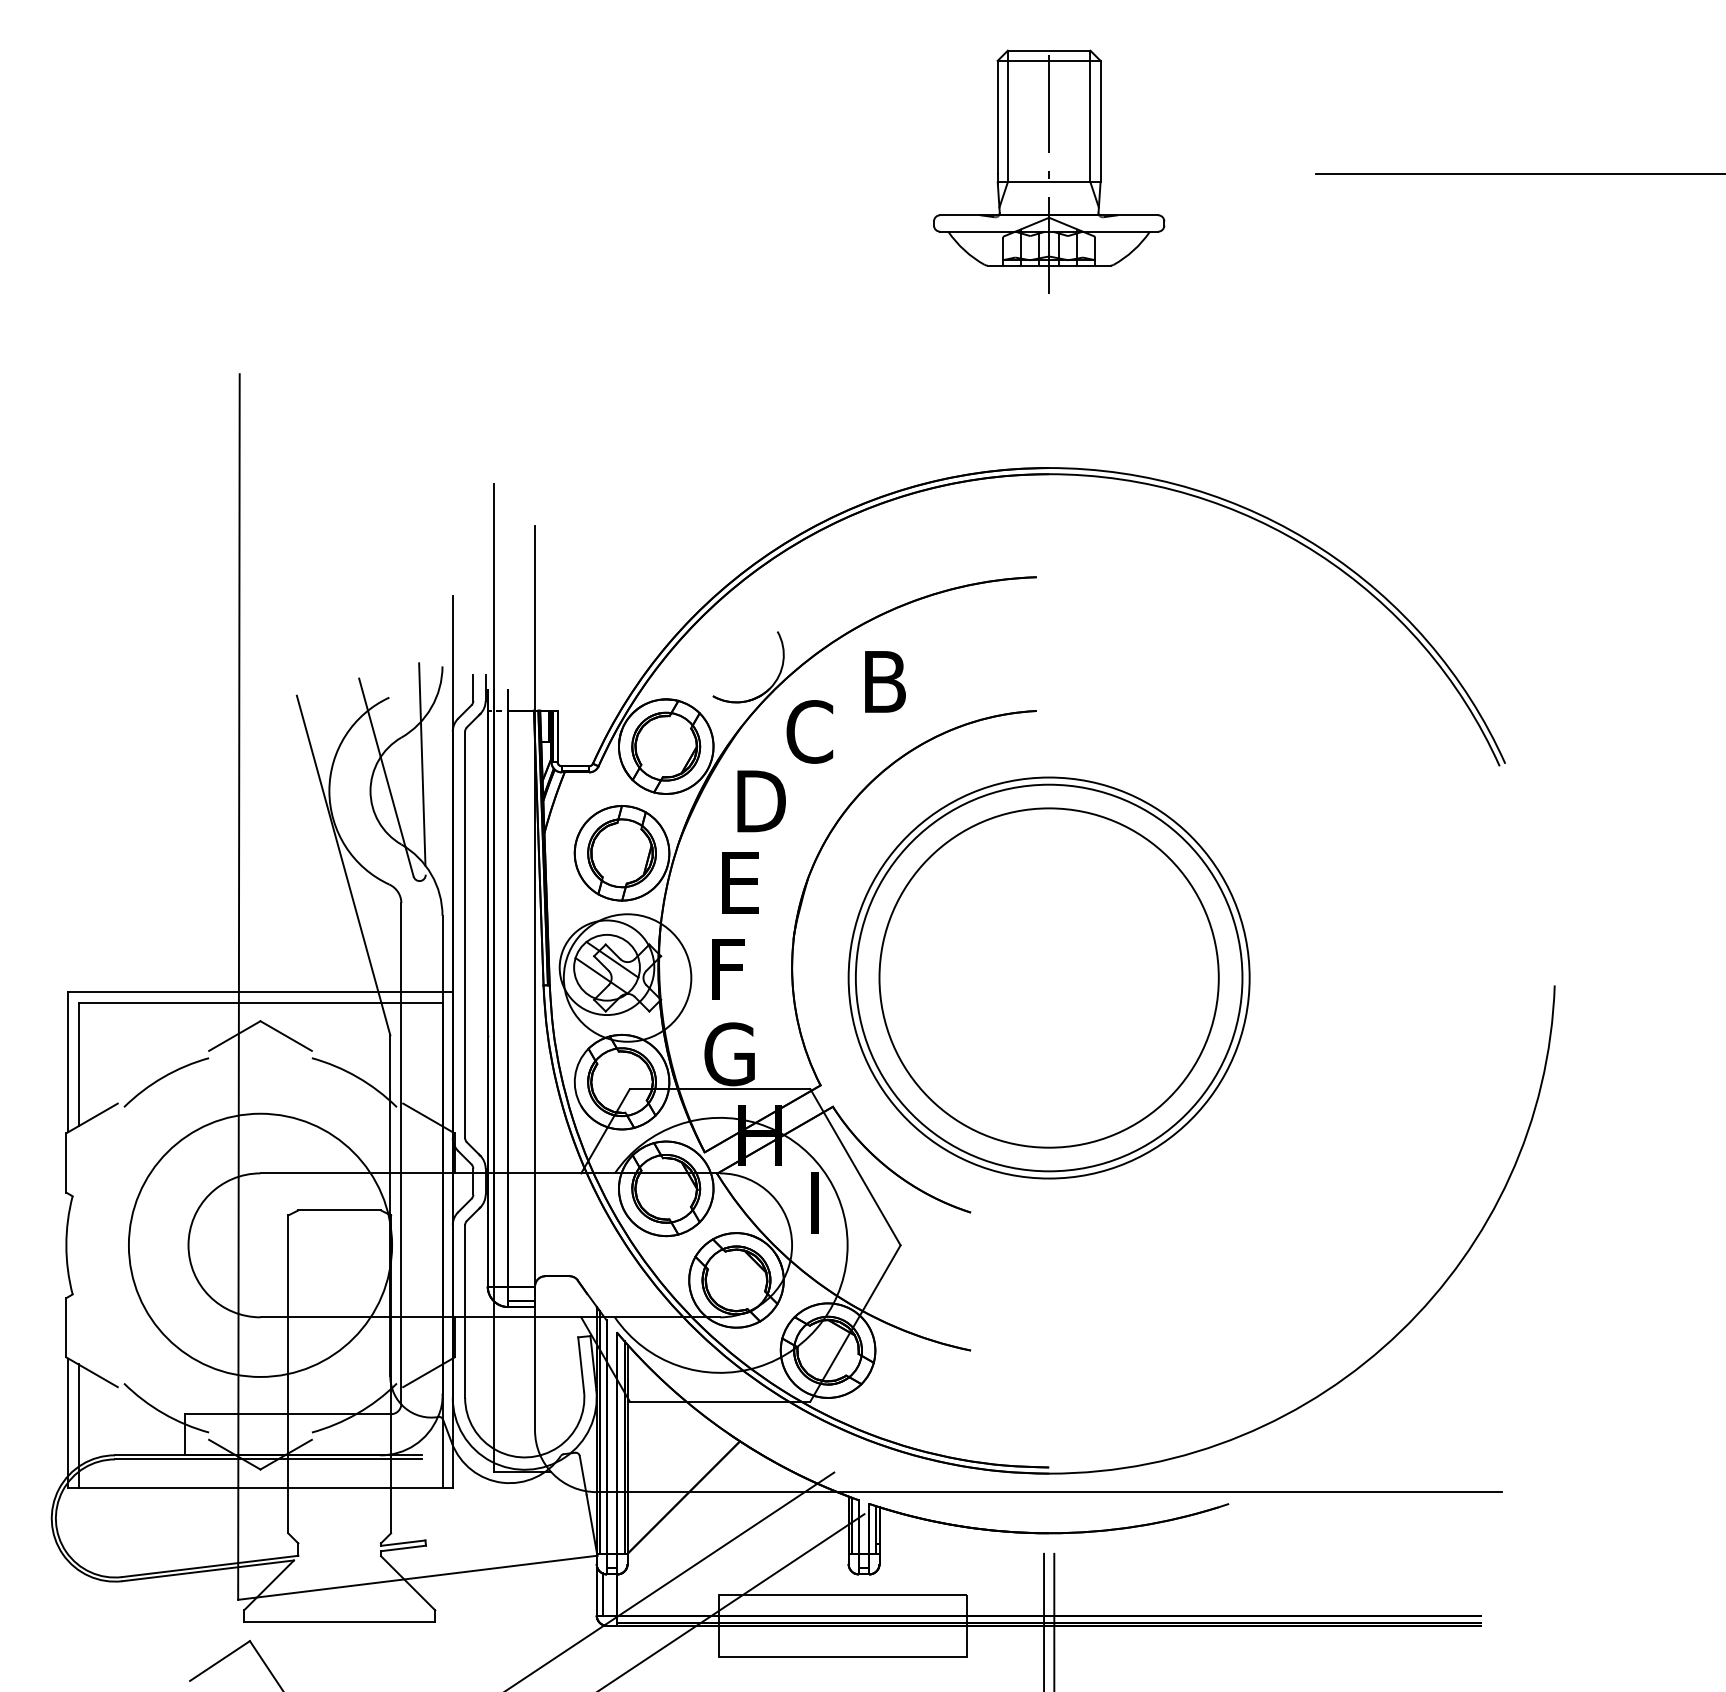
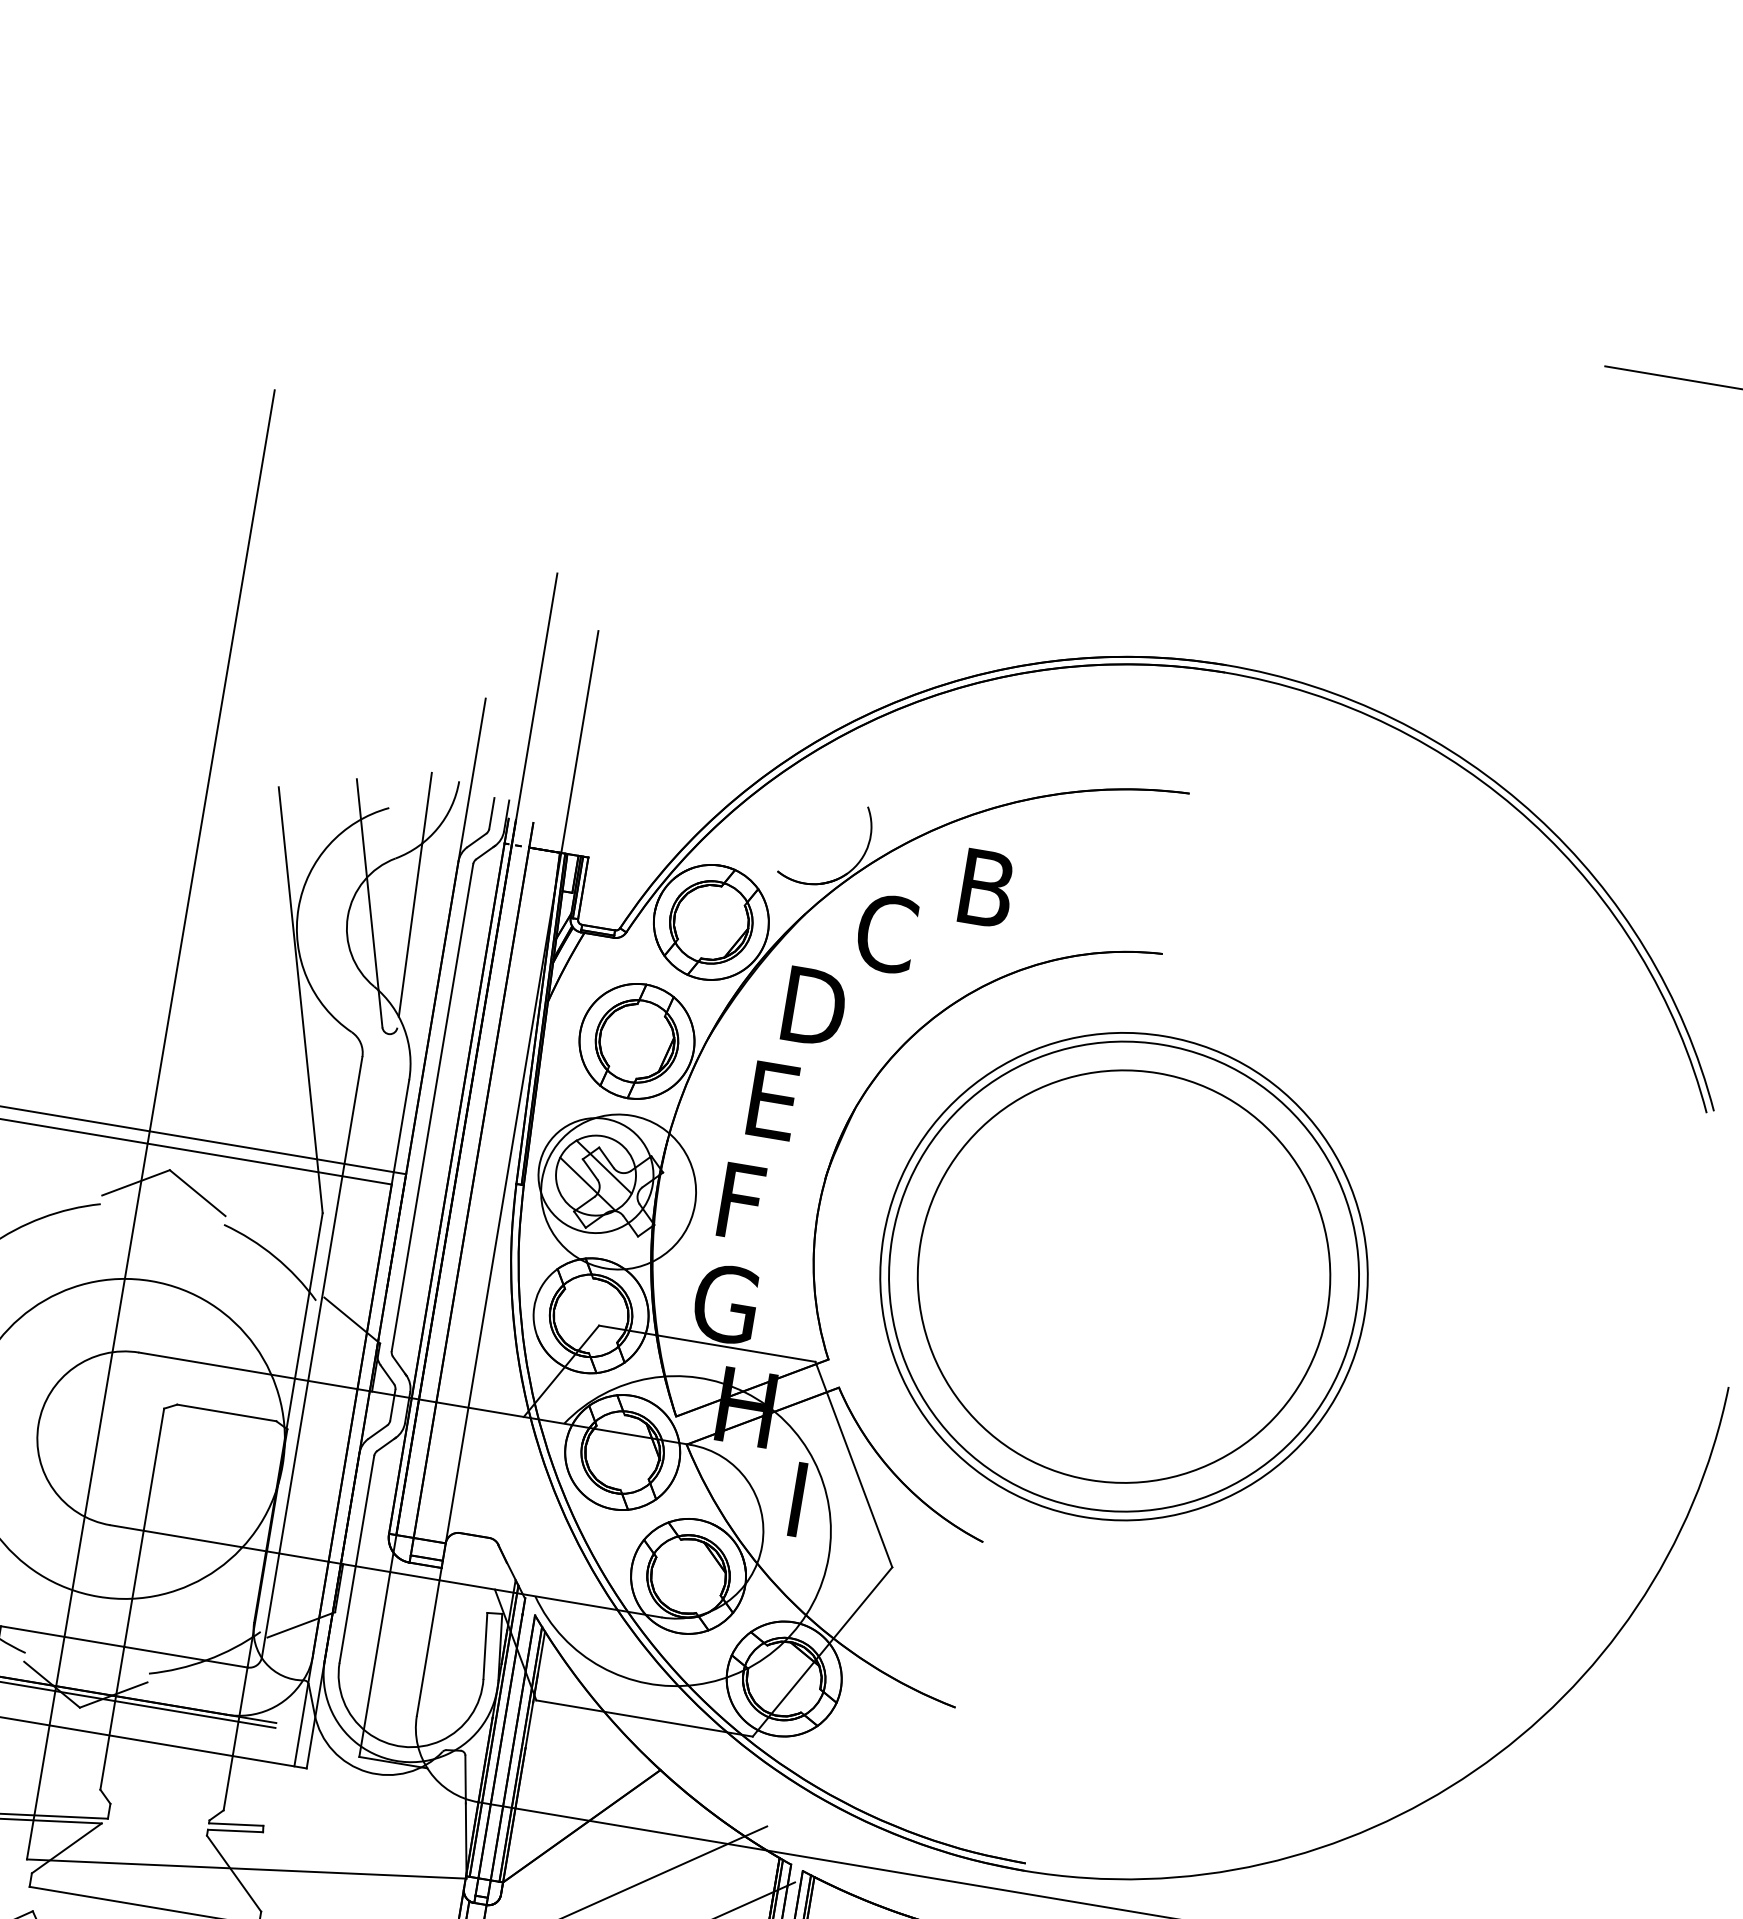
part: (1049, 171) -> (1286, 309), removed

